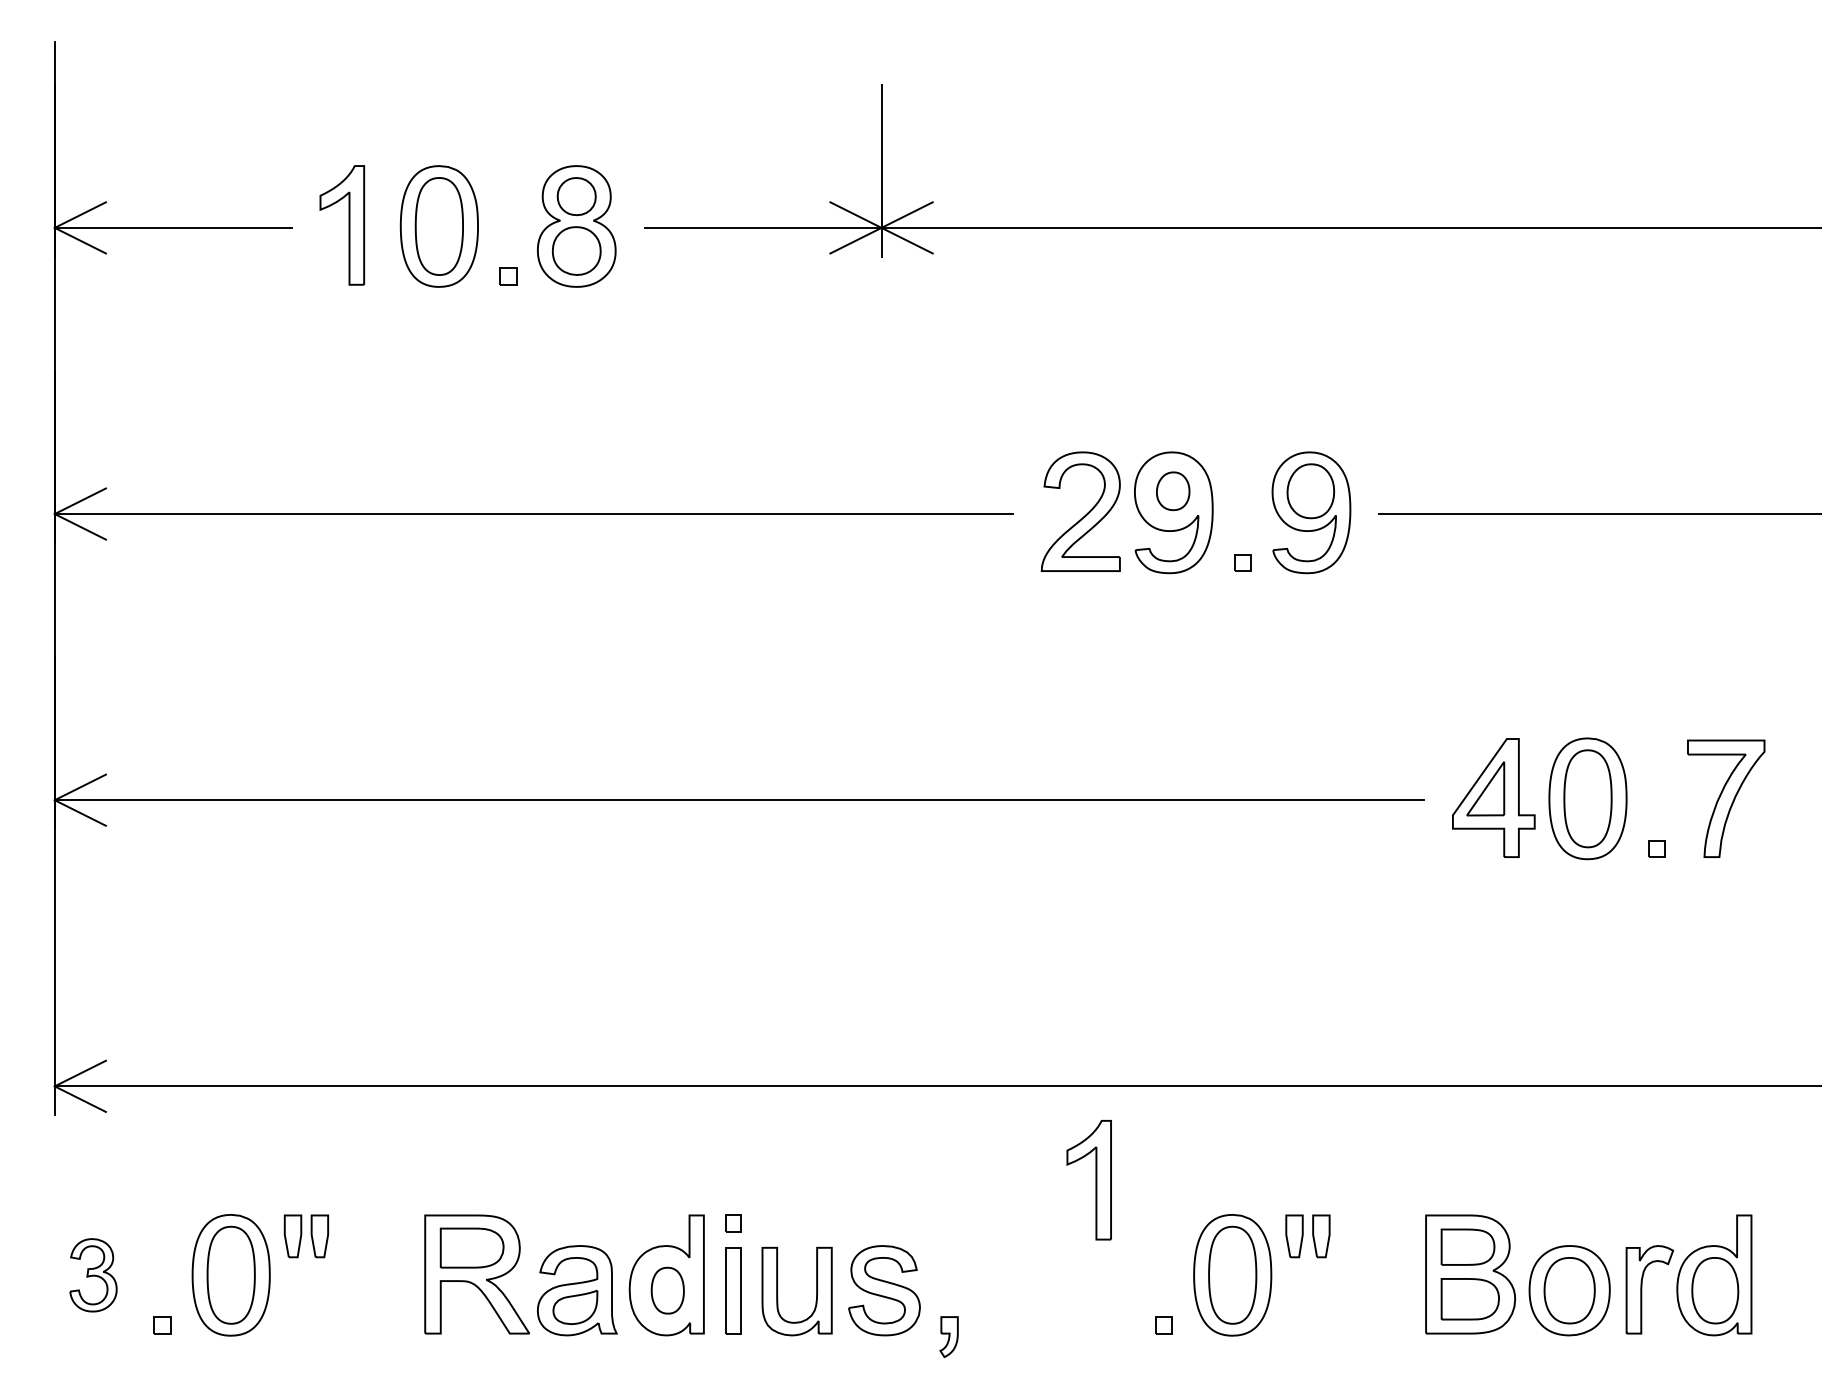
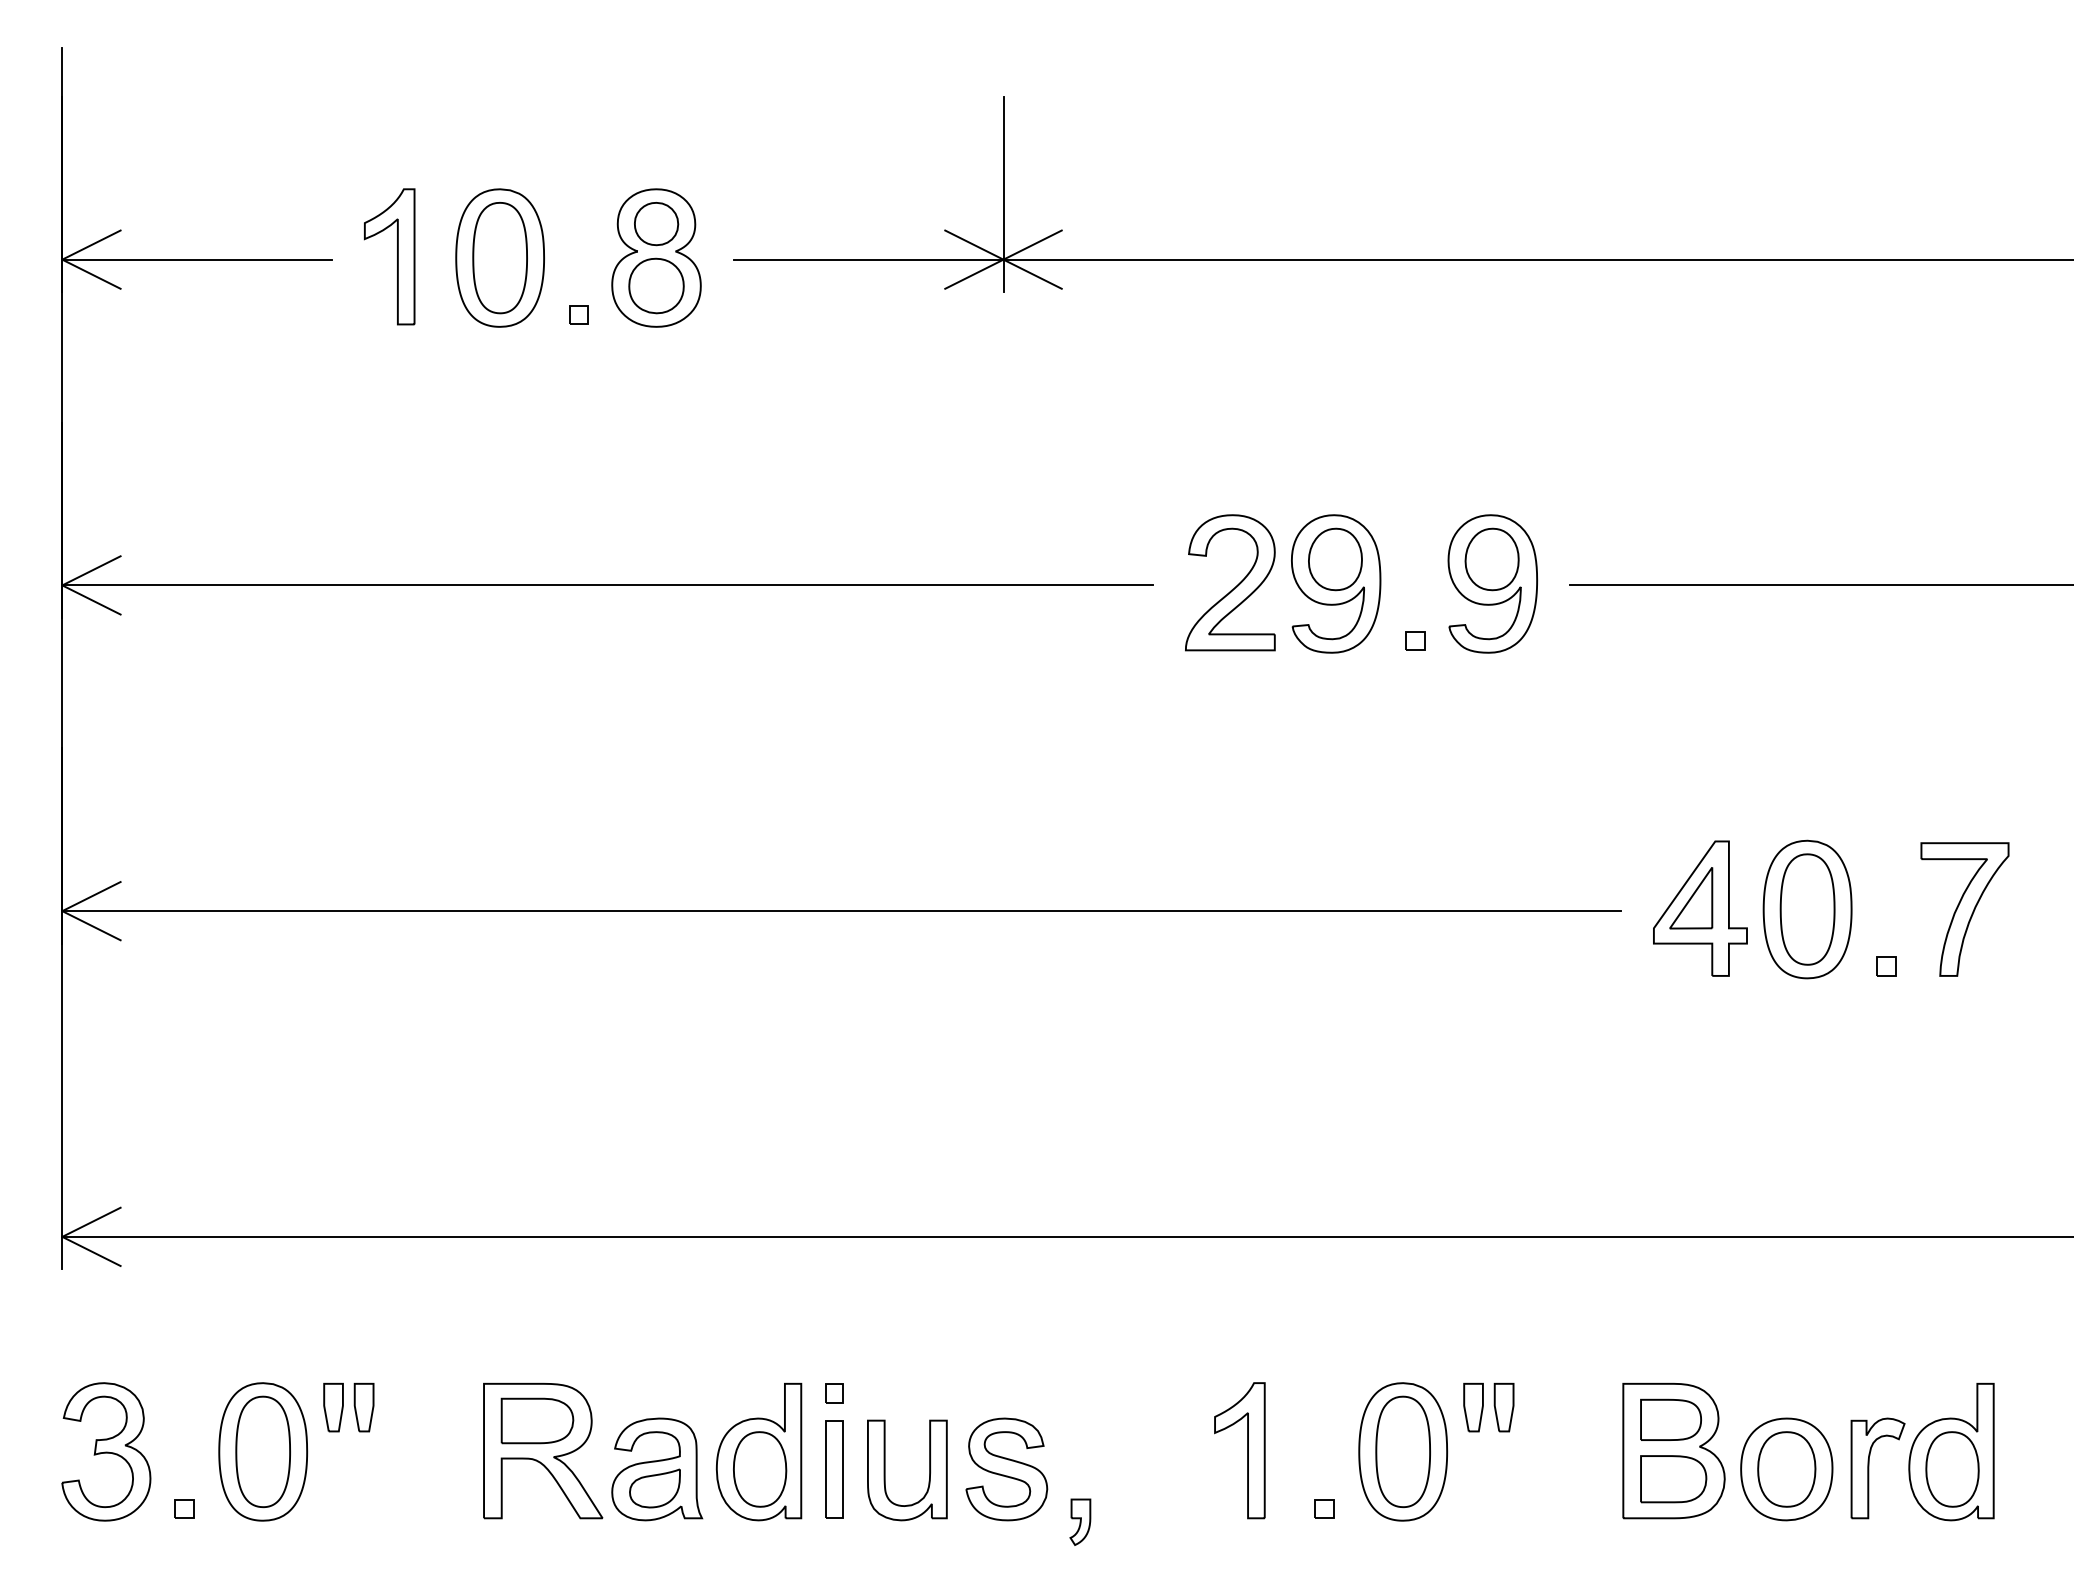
part: (1173, 491) -> (1335, 559), size x1.43
part: (1095, 1180) -> (1247, 1450), moved
part: (93, 1274) -> (106, 1451), size x1.67
part: (668, 1290) -> (760, 1469), size x1.43

